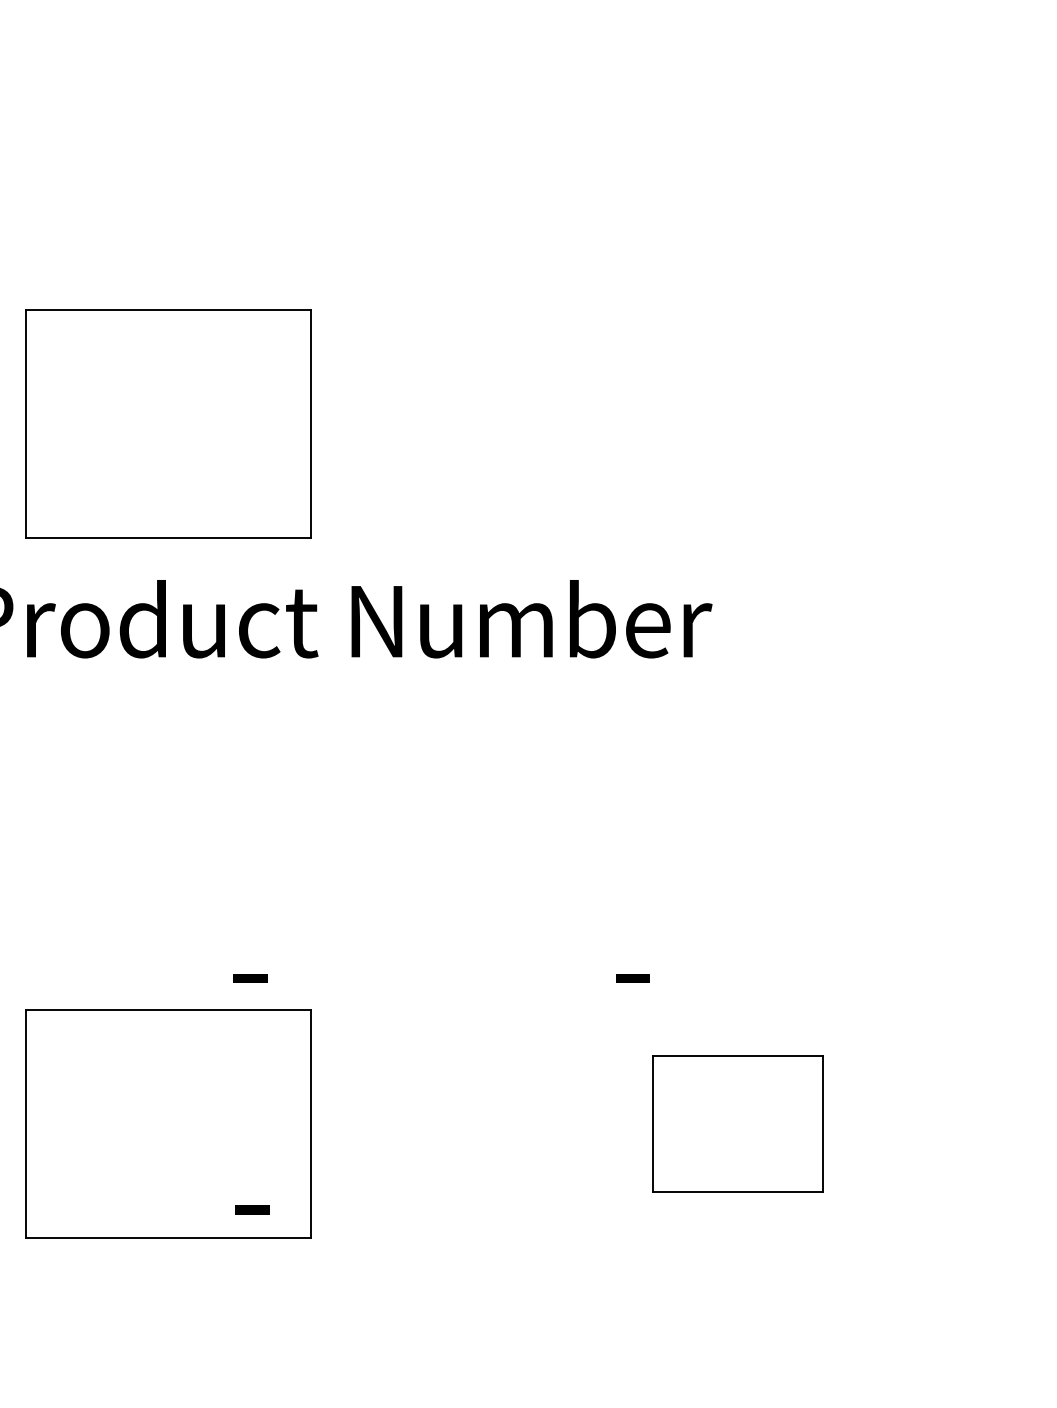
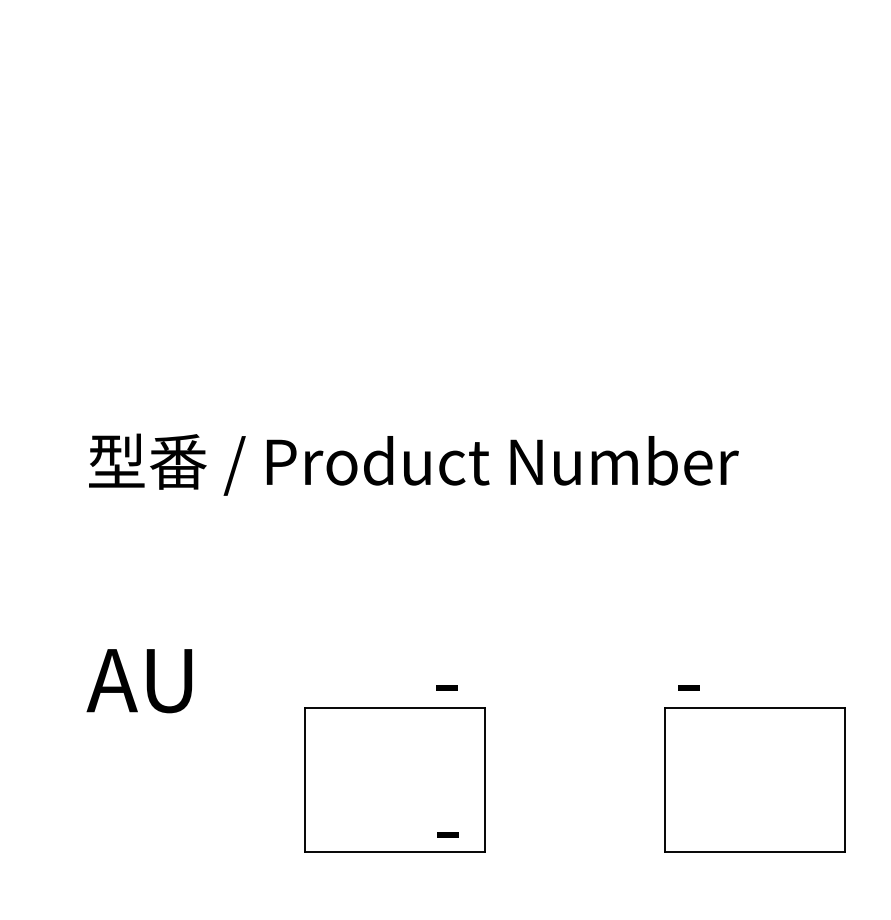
part: (168, 422) -> (394, 336), removed
part: (737, 1122) -> (754, 779), size x1.67

